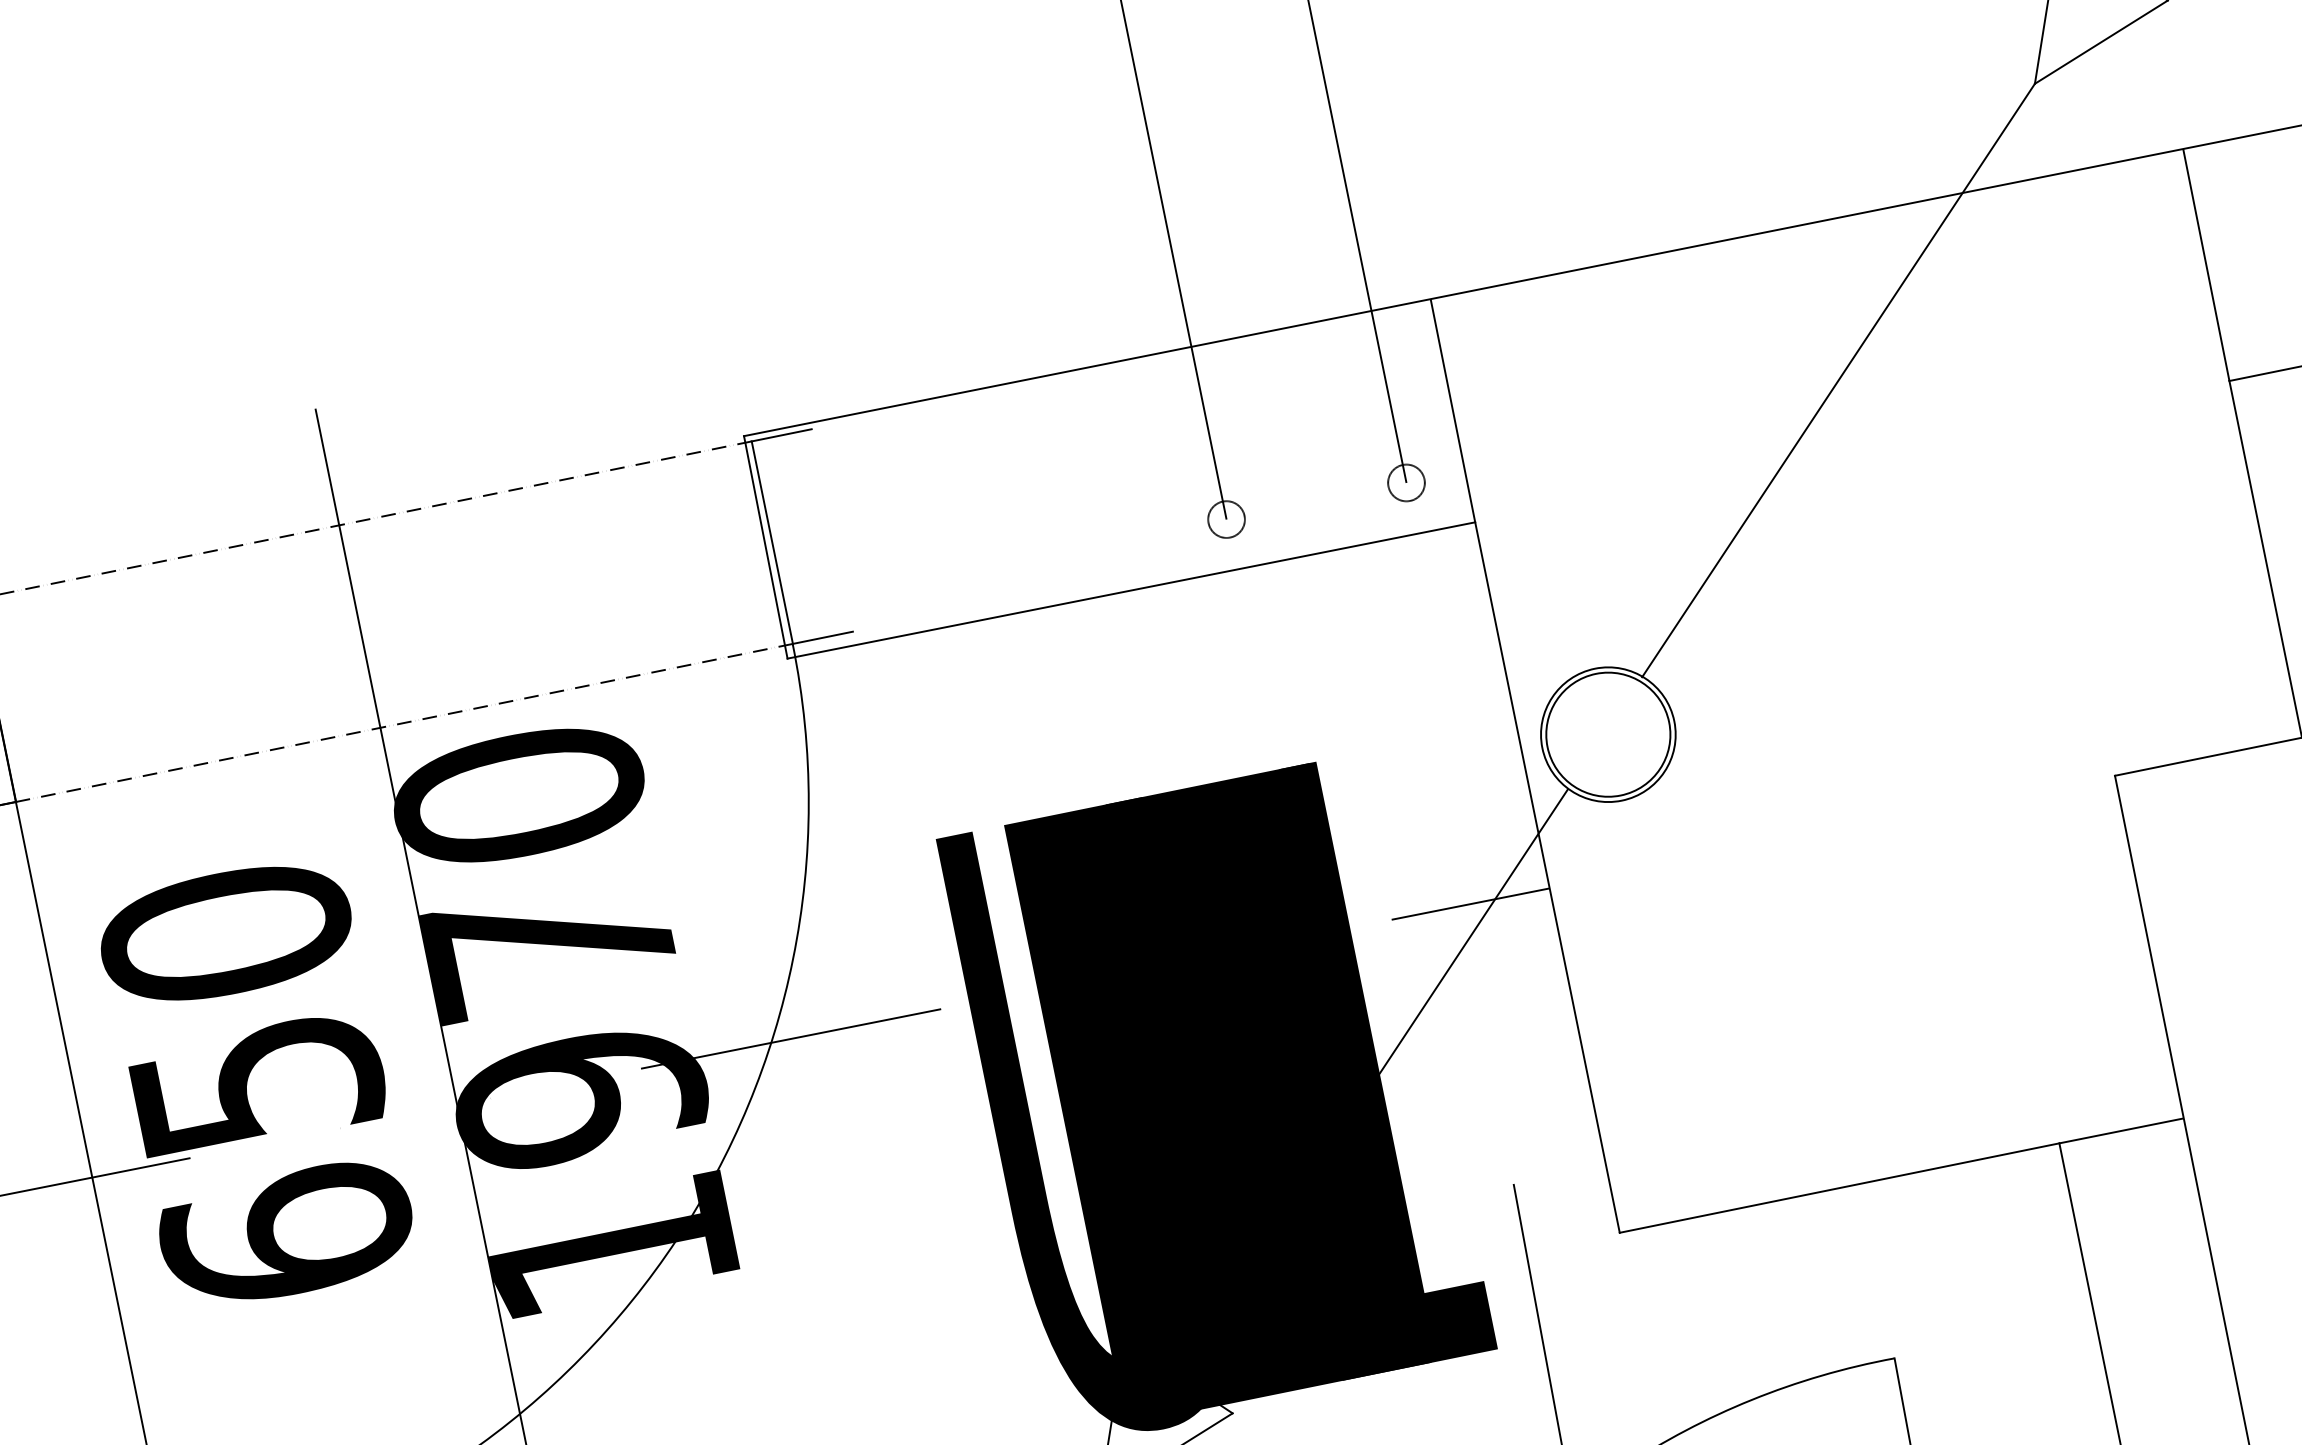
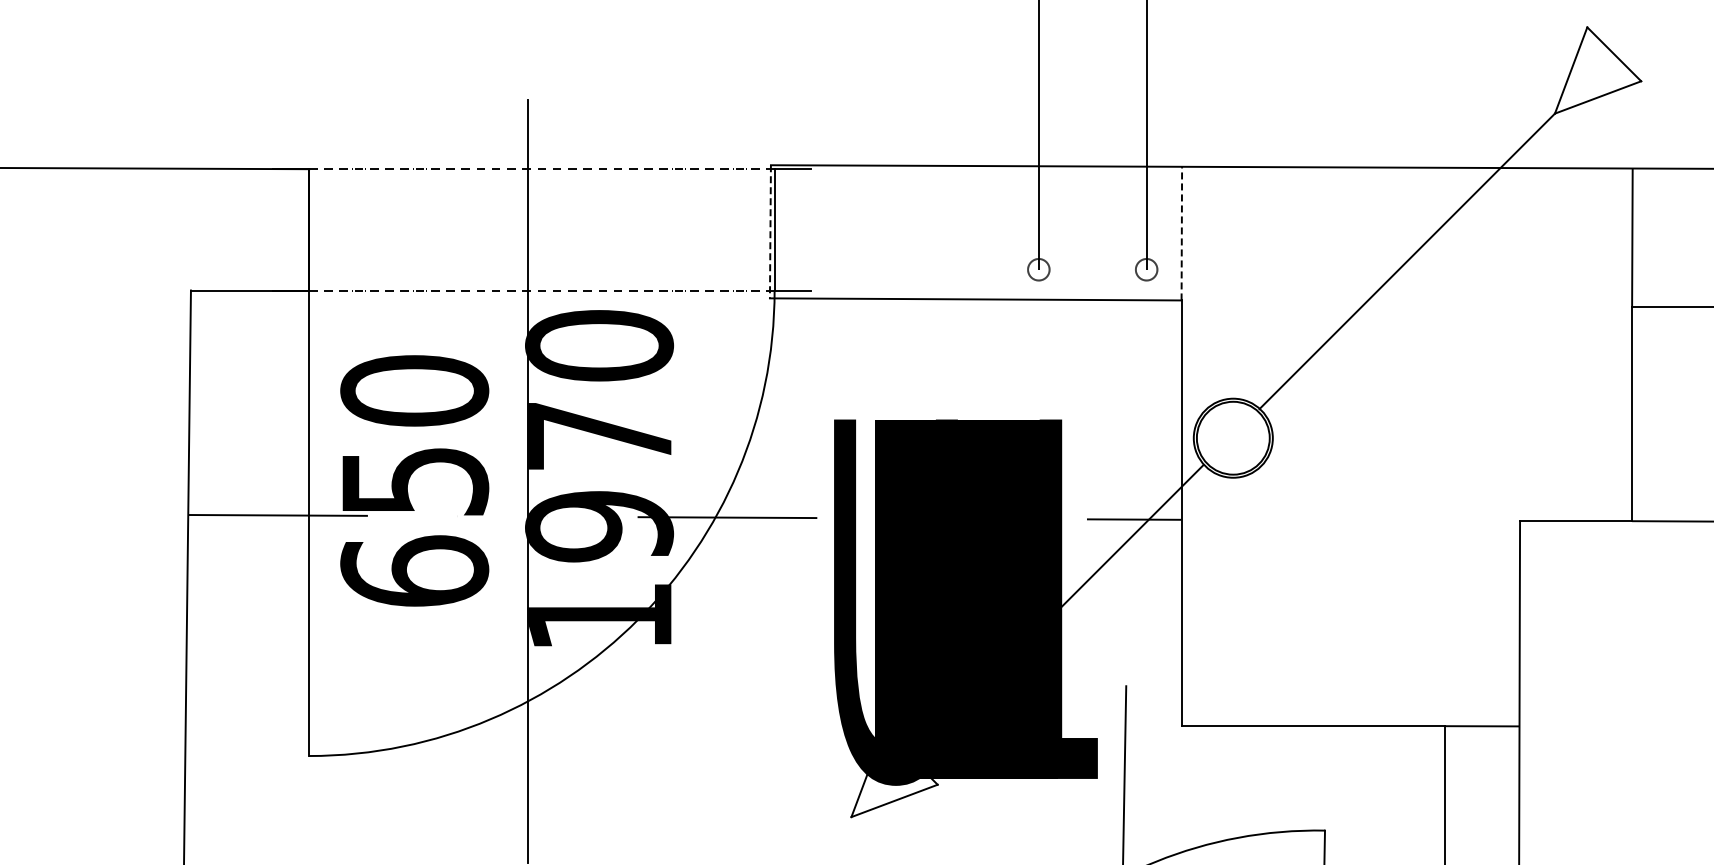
line: (1452, 410) -> (1181, 233), solid -> dashed
line: (765, 546) -> (770, 231), solid -> dashed

